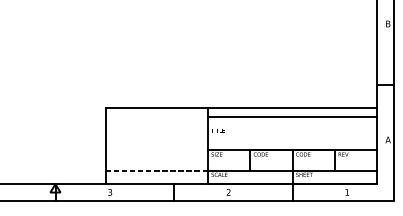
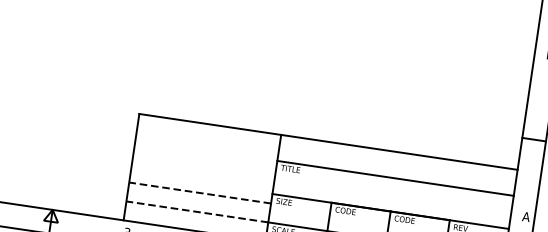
line: (292, 116) -> (395, 178), moved
line: (156, 157) -> (199, 193), added

